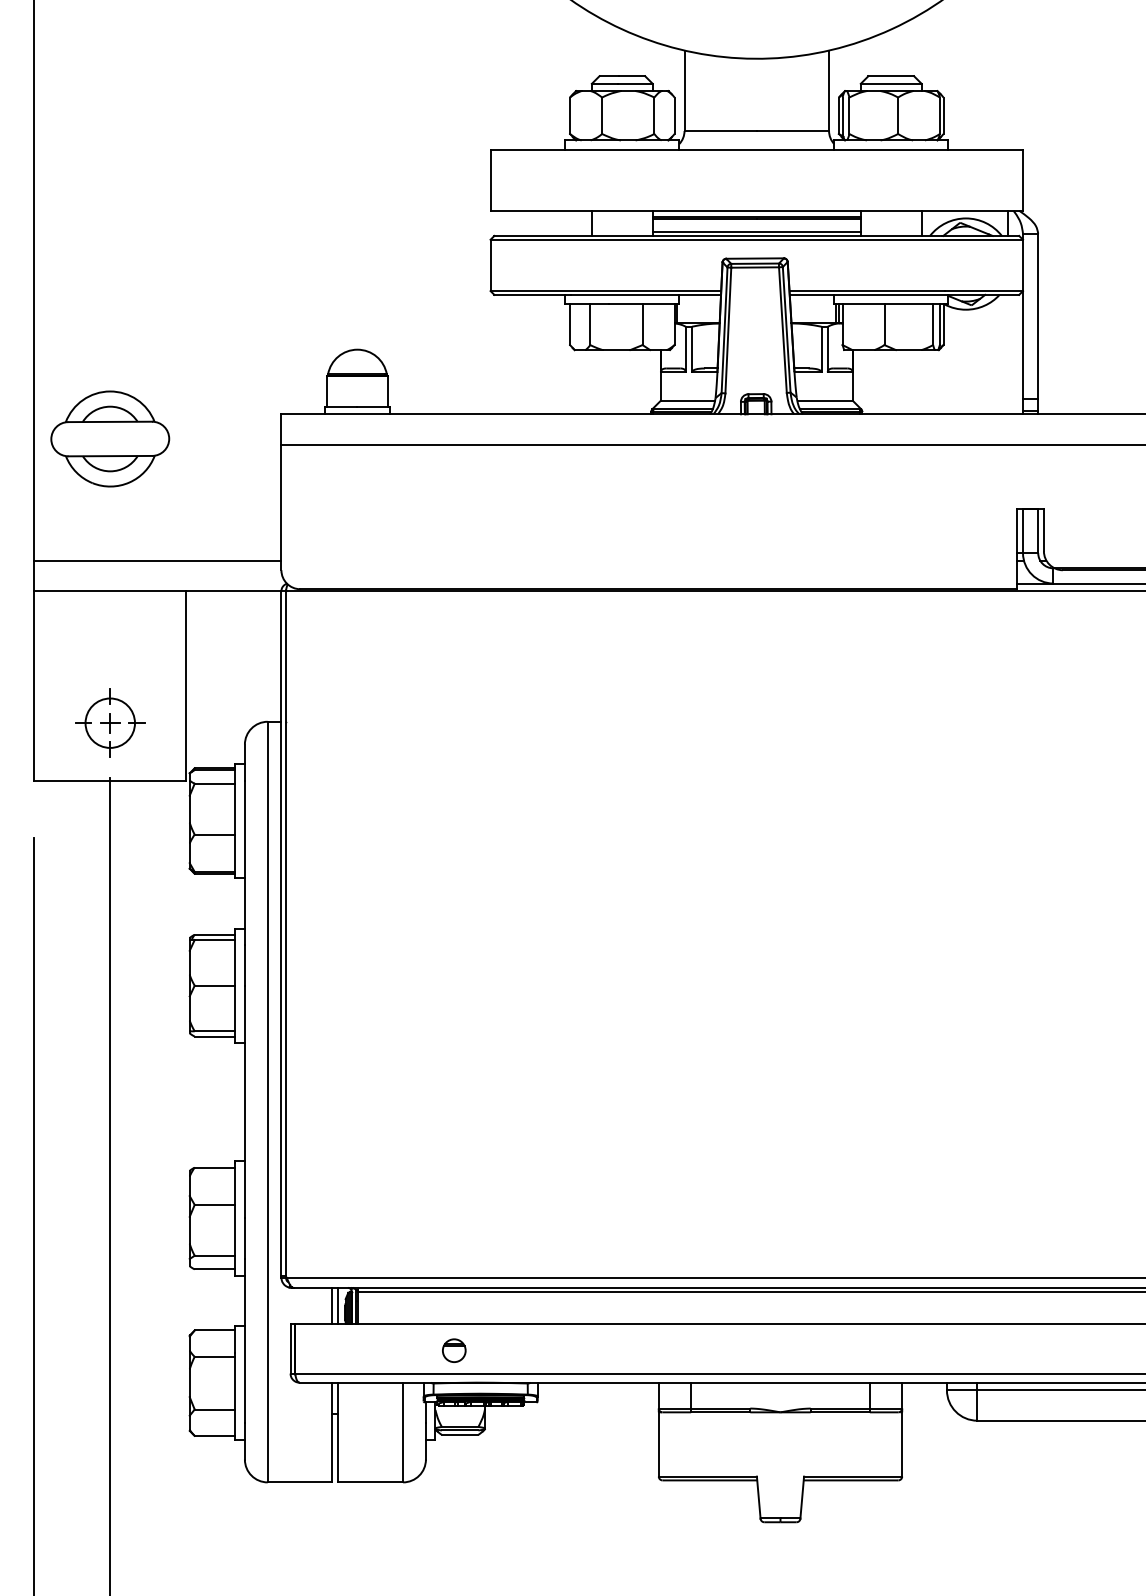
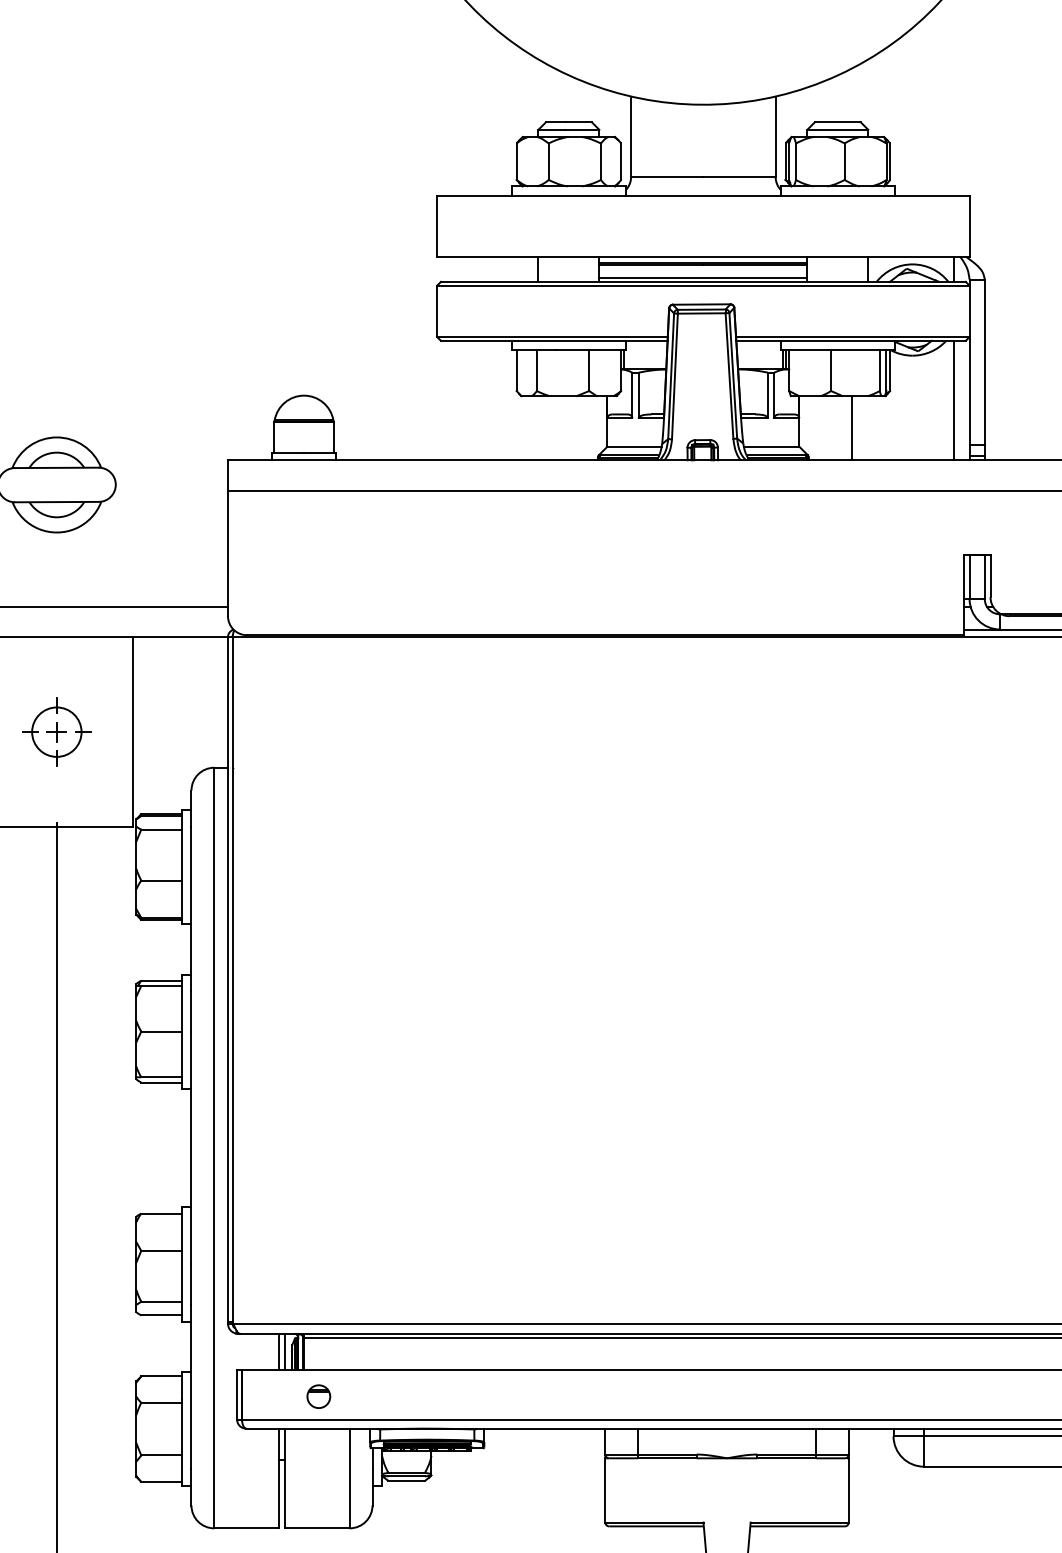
line: (1007, 354) -> (954, 400), added
line: (905, 382) -> (852, 428), added
part: (110, 722) -> (57, 731), moved
part: (454, 1350) -> (319, 1396), moved

